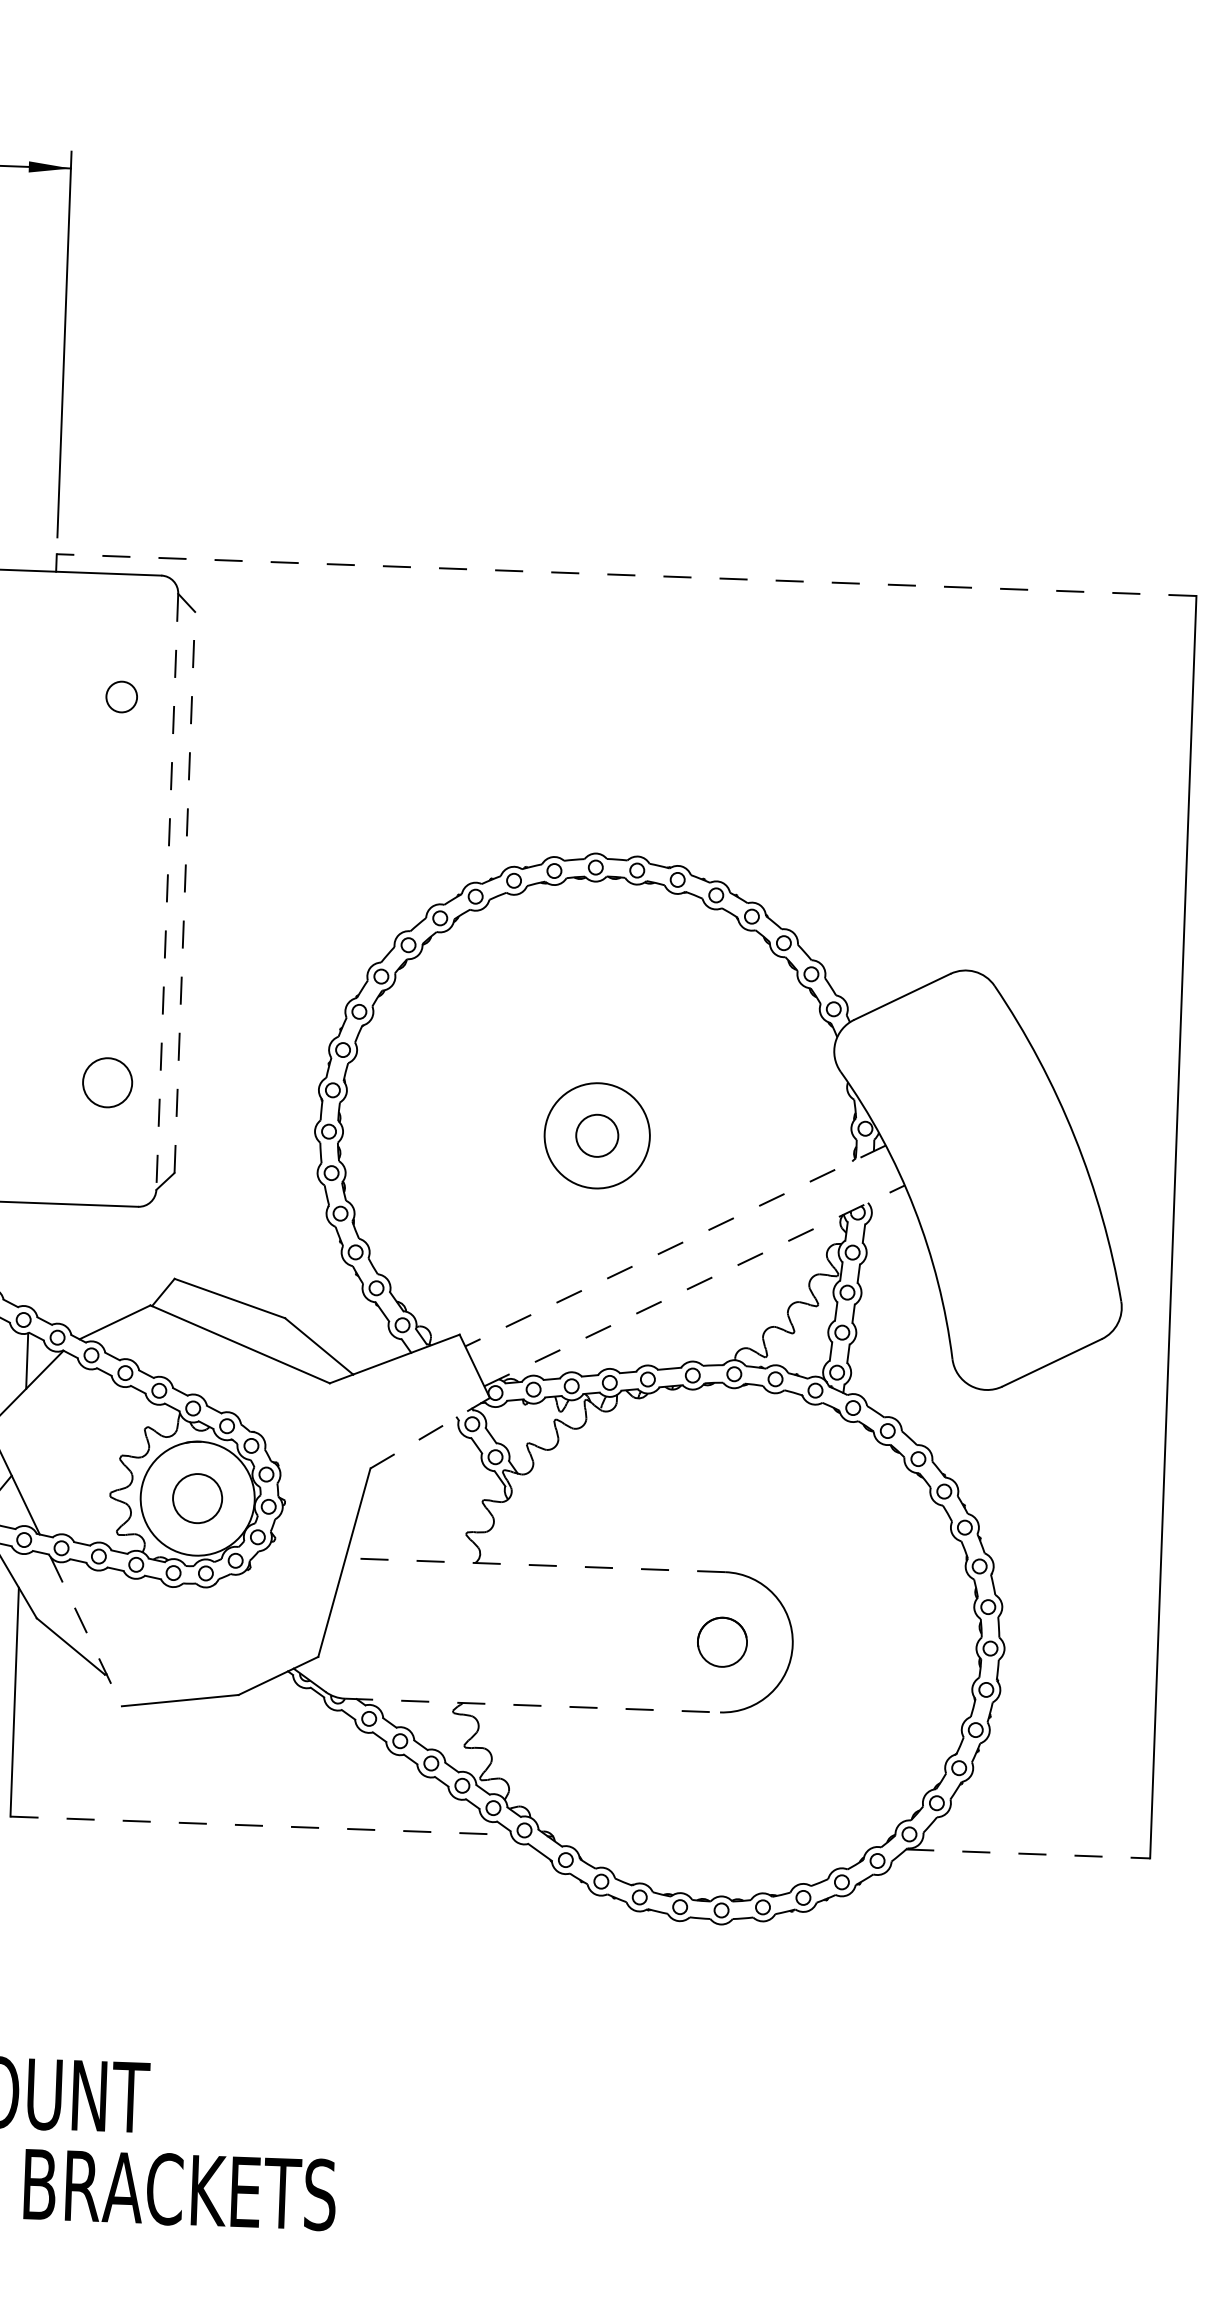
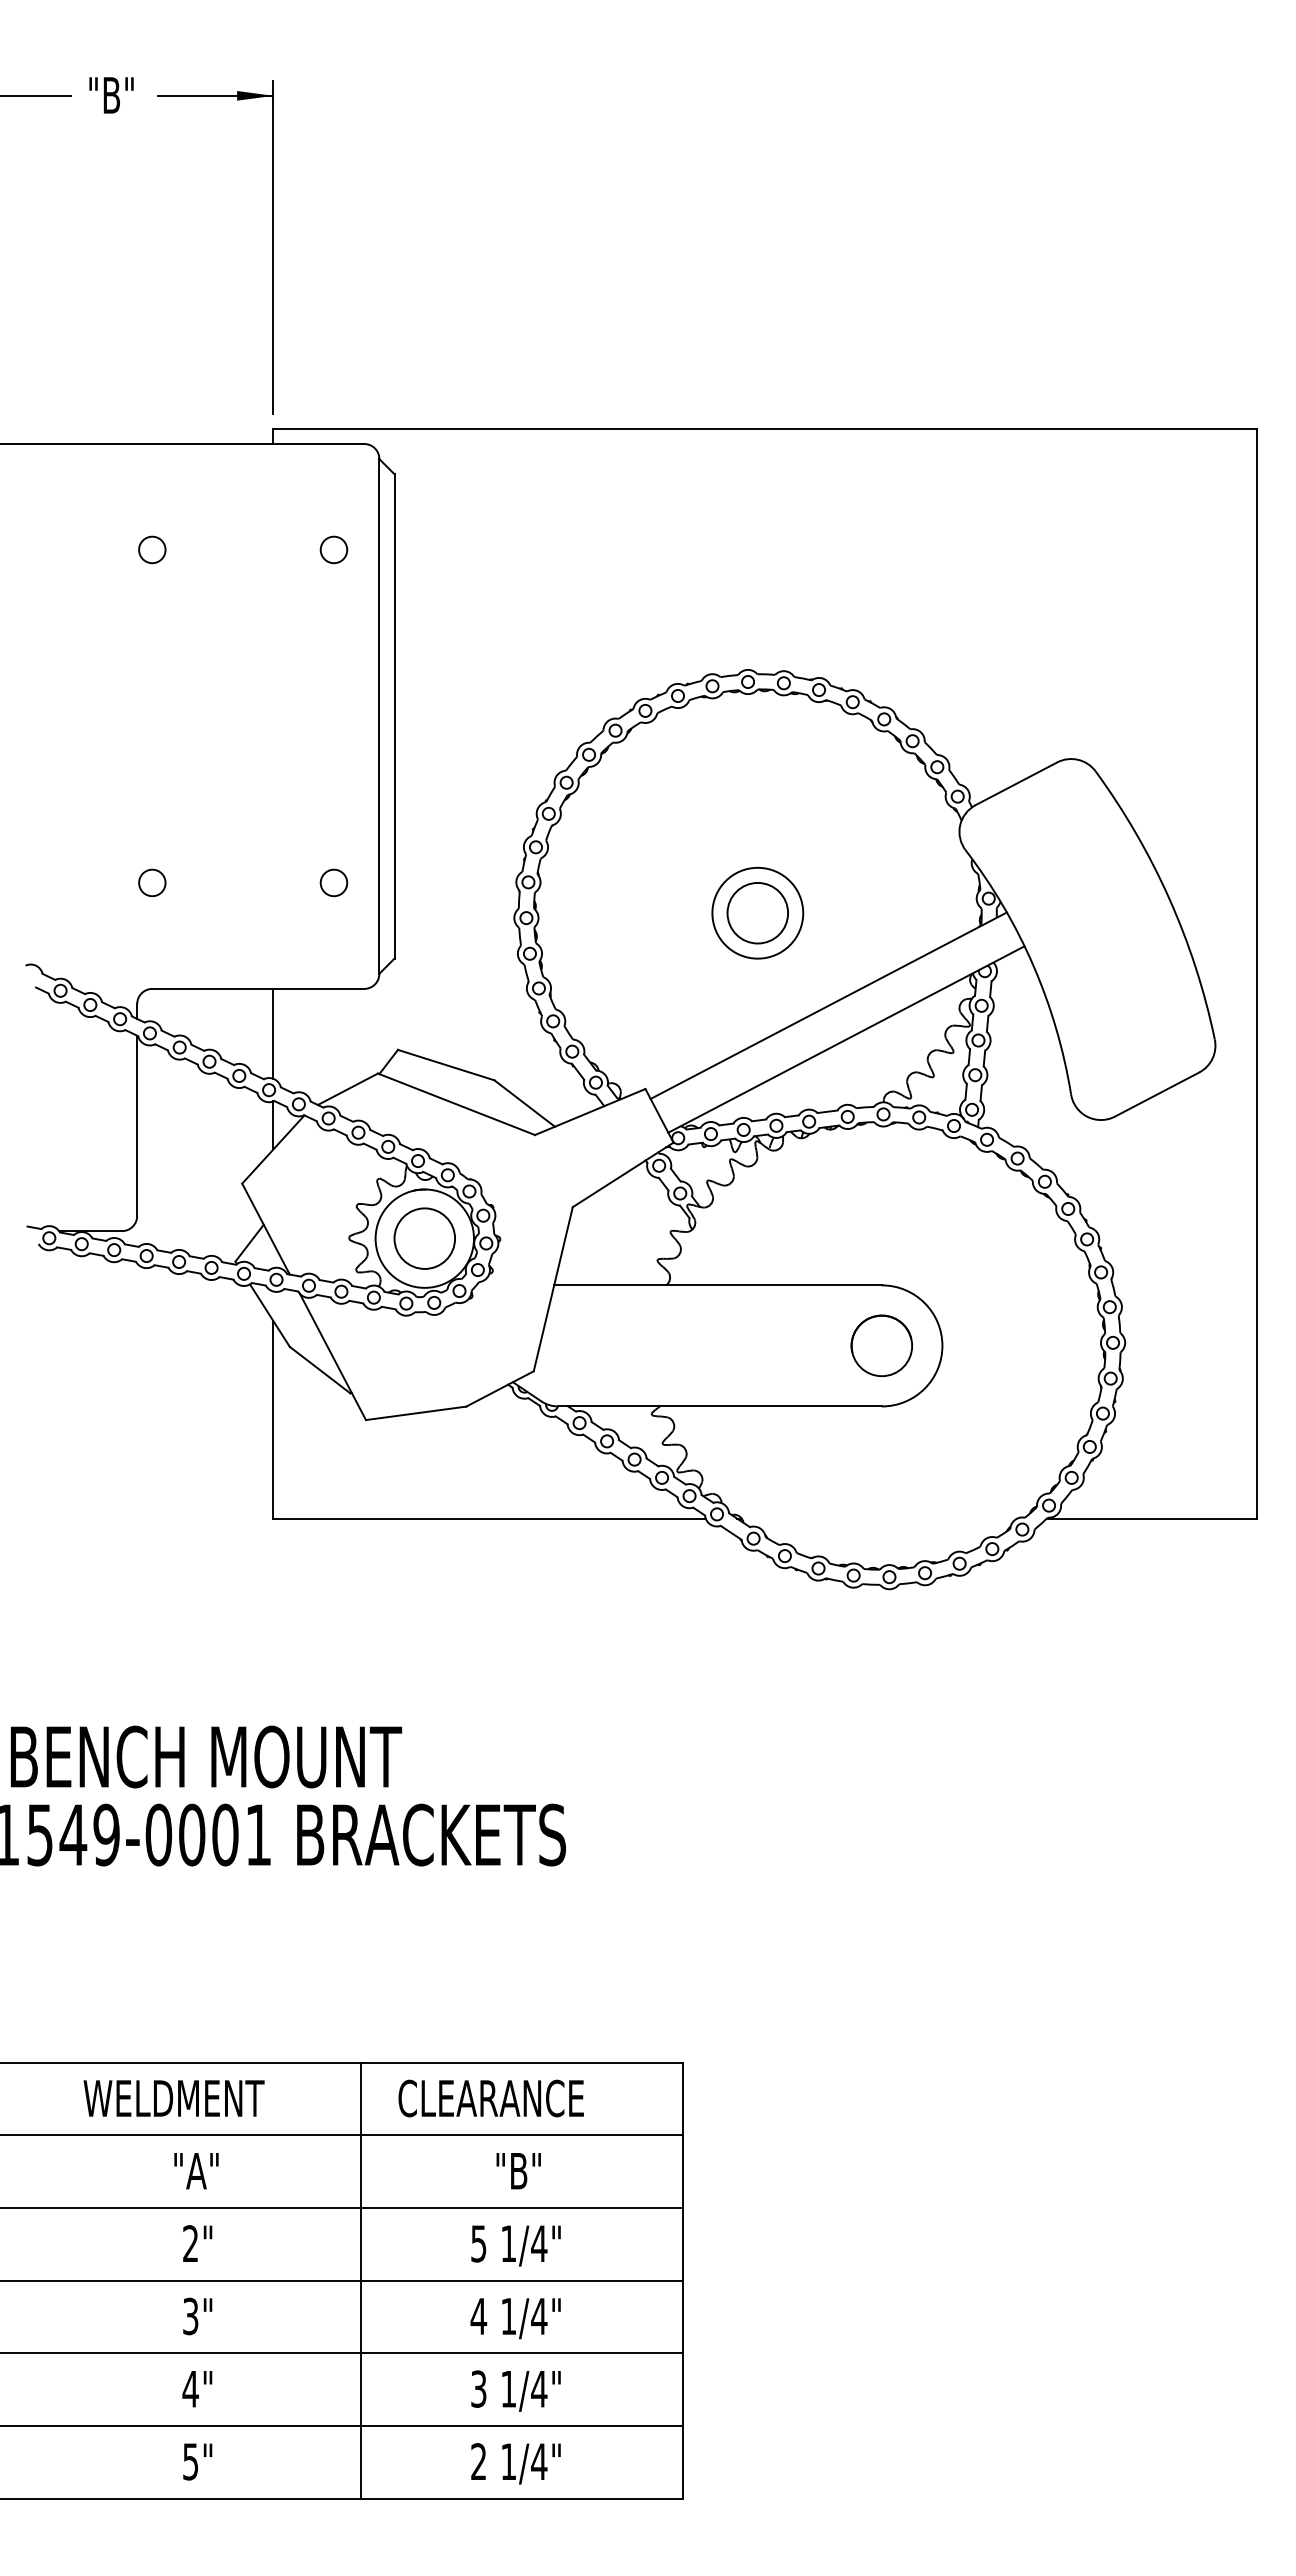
line: (626, 574) -> (765, 428), dashed -> solid
line: (167, 891) -> (379, 716), dashed -> solid
line: (184, 891) -> (394, 715), dashed -> solid
circle: (107, 1082) -> (333, 882), size x0.62
circle: (596, 1134) -> (757, 912), size x1.67
line: (675, 1245) -> (828, 1005), dashed -> solid
line: (31, 1254) -> (273, 1033), added
line: (694, 1285) -> (846, 1039), dashed -> solid
line: (430, 1432) -> (623, 1174), dashed -> solid
circle: (197, 1498) -> (424, 1238), size x1.43
line: (535, 1565) -> (718, 1285), dashed -> solid
line: (86, 1632) -> (333, 1357), dashed -> solid
part: (722, 1641) -> (881, 1345), size x1.43
line: (533, 1705) -> (720, 1406), dashed -> solid
line: (261, 1825) -> (490, 1518), dashed -> solid
line: (1028, 1853) -> (1152, 1518), dashed -> solid

